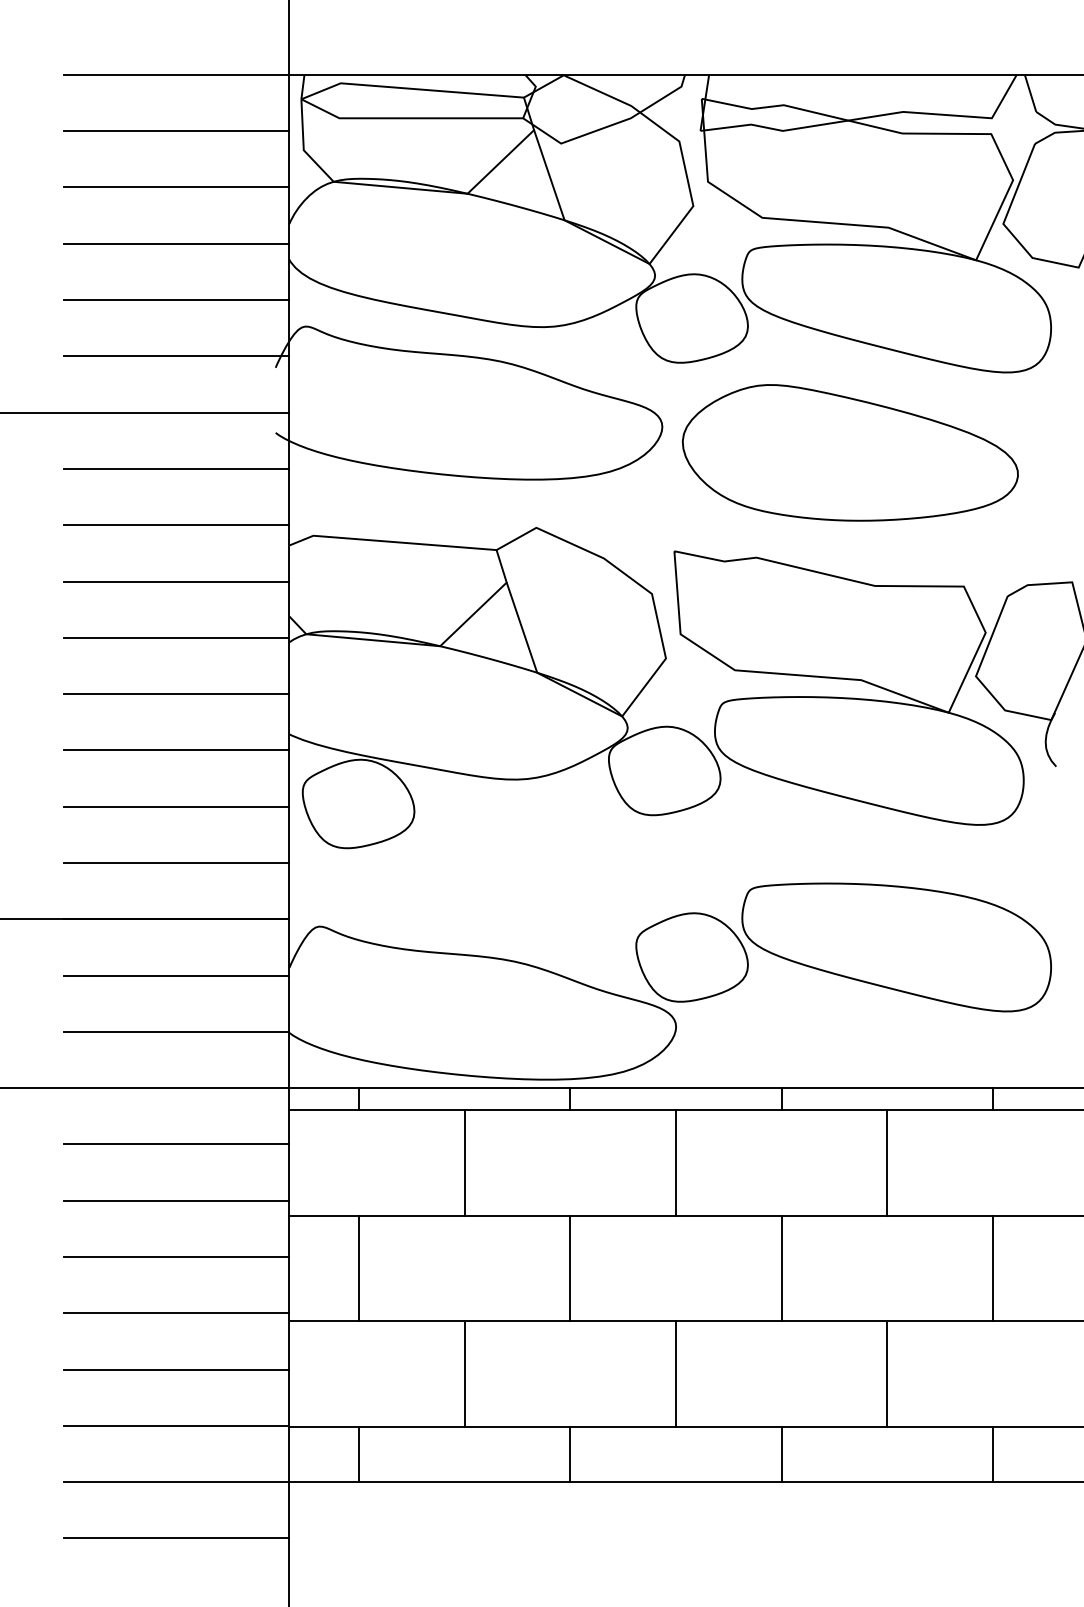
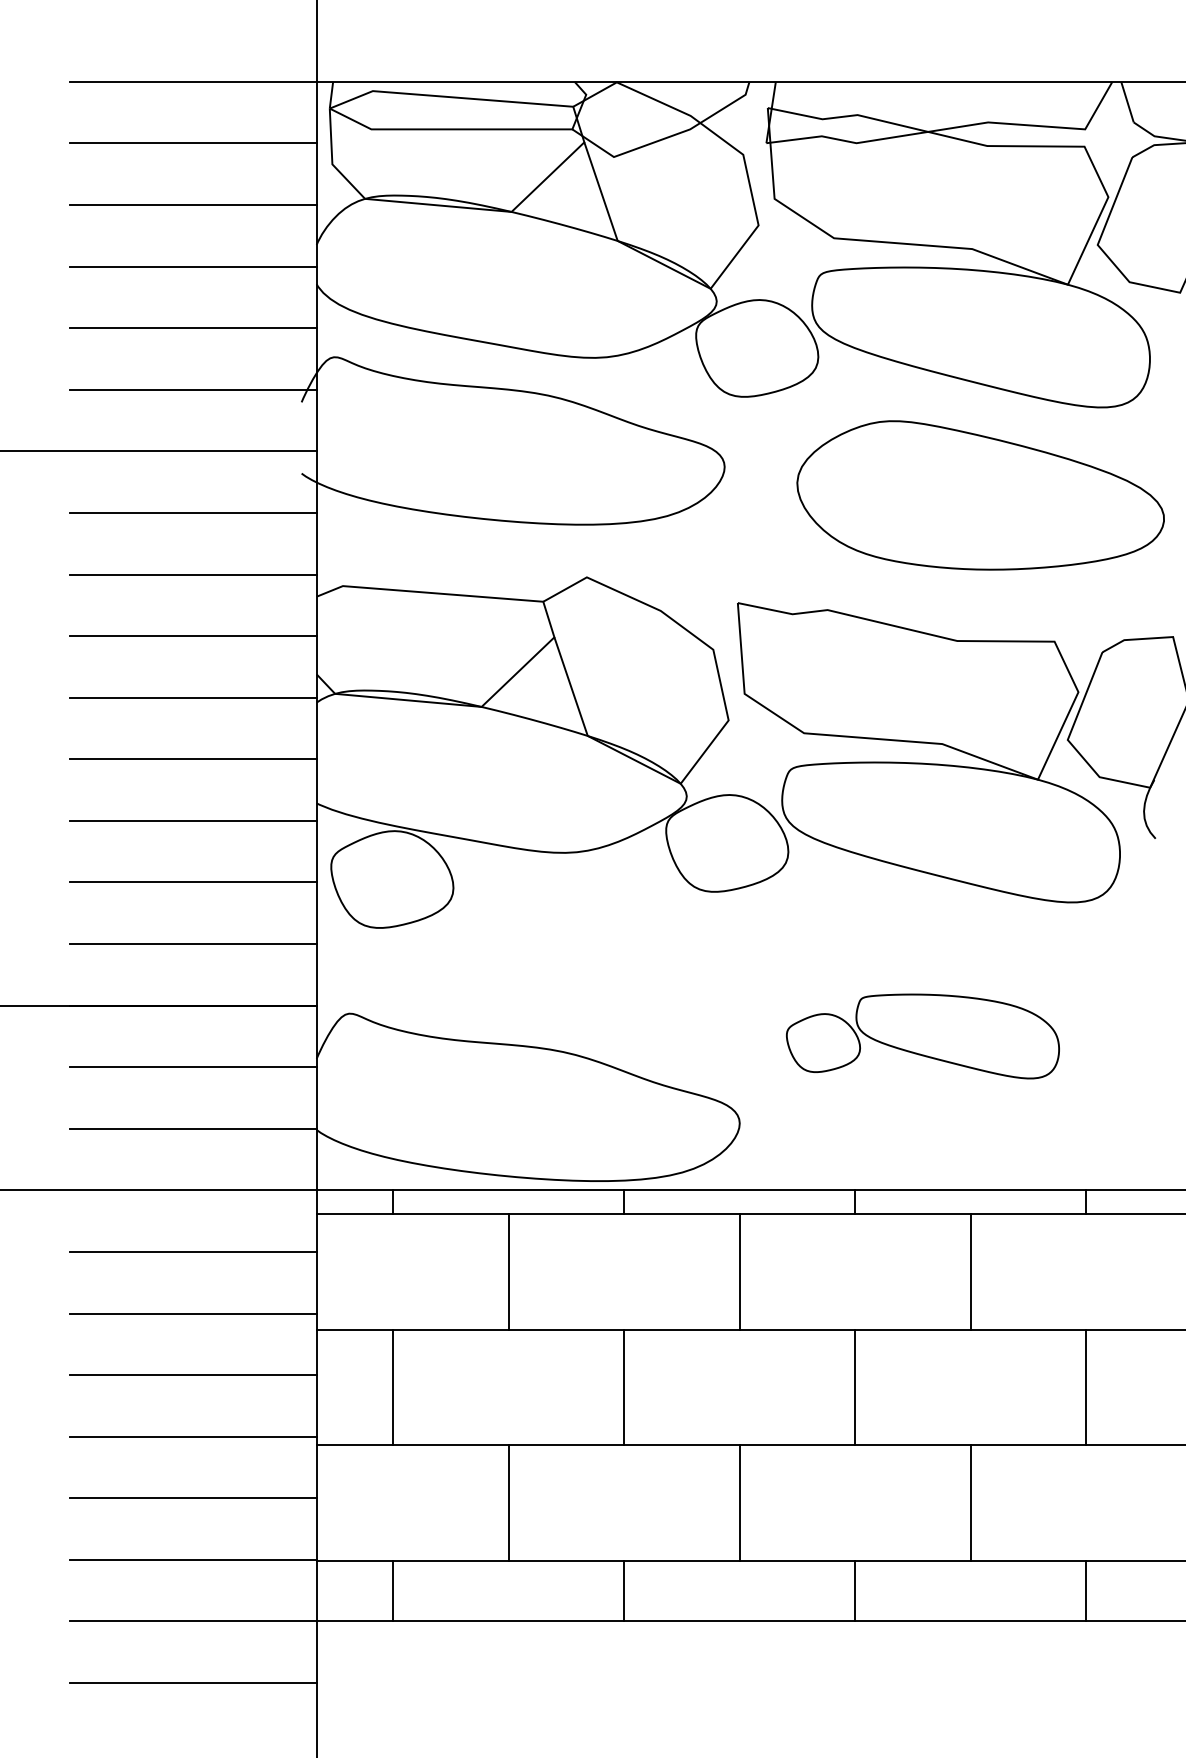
part: (849, 452) -> (979, 495), moved
part: (843, 947) -> (922, 1036), size x0.6

